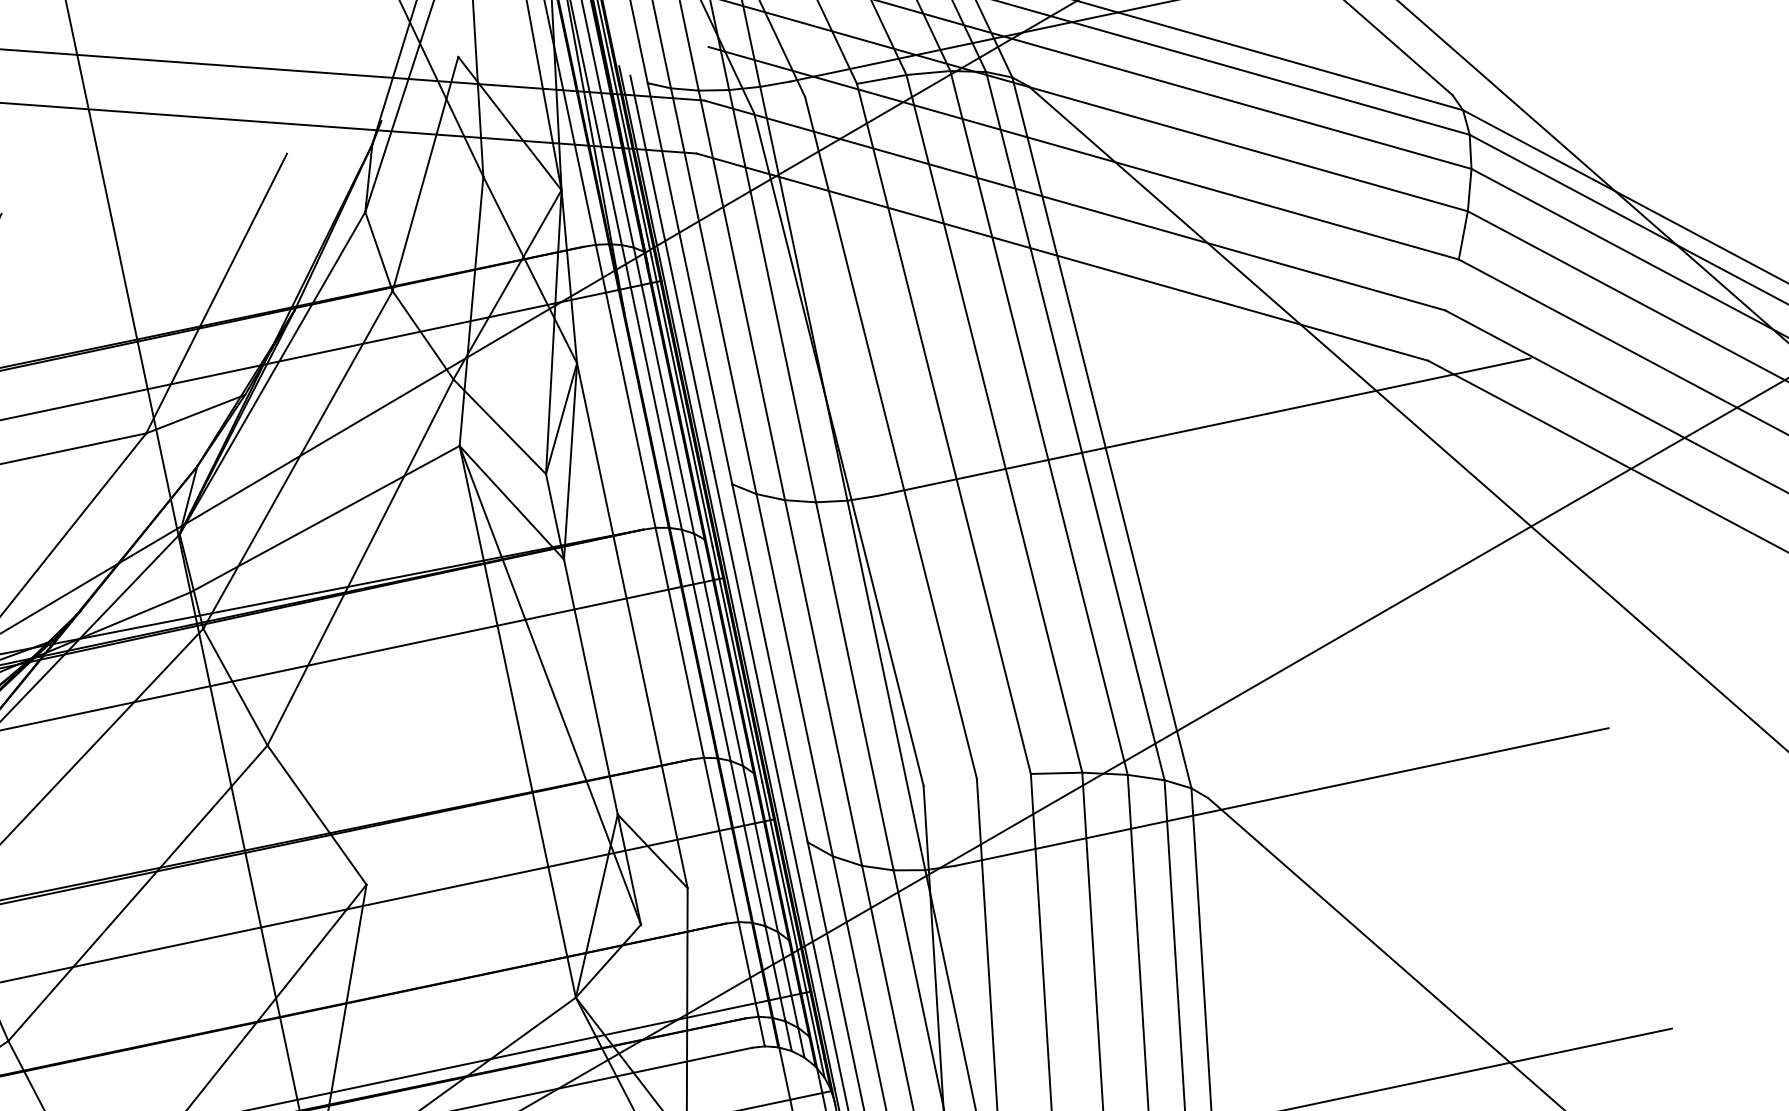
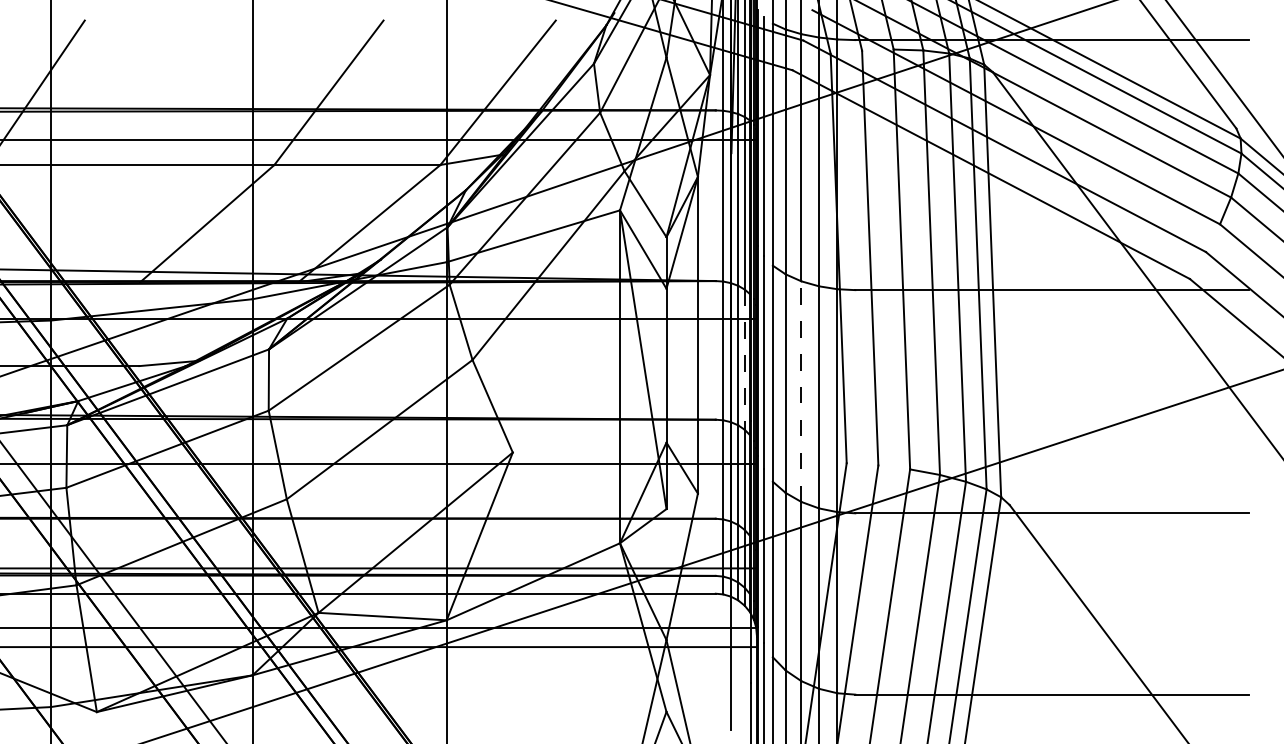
line: (718, 651) -> (744, 360), solid -> dashed
line: (823, 682) -> (801, 391), solid -> dashed

